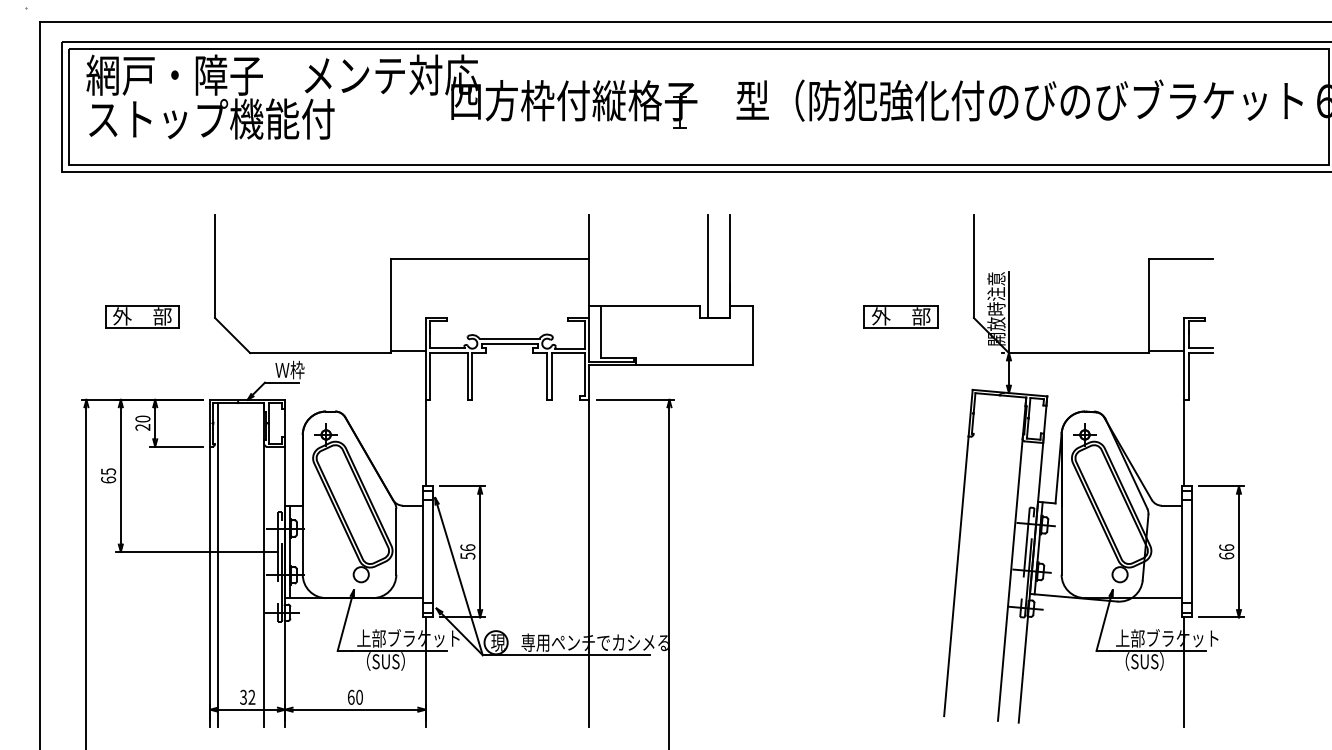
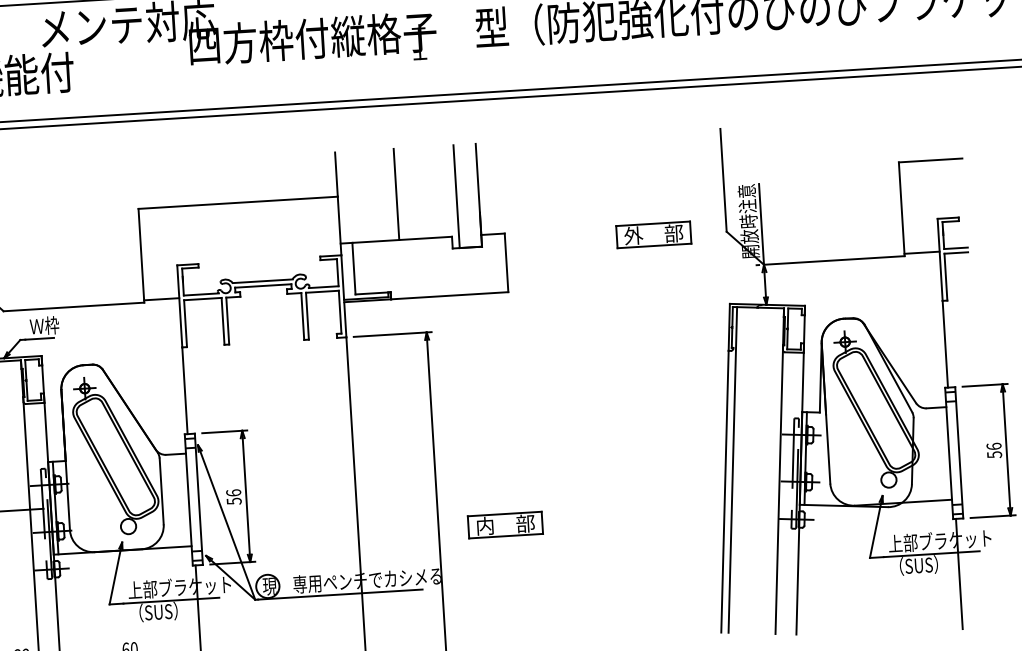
line: (647, 260) -> (396, 194), added
line: (965, 554) -> (732, 469), added
text: (1226, 555) -> (994, 454), 66 -> 56
part: (735, 595) -> (504, 524), added

